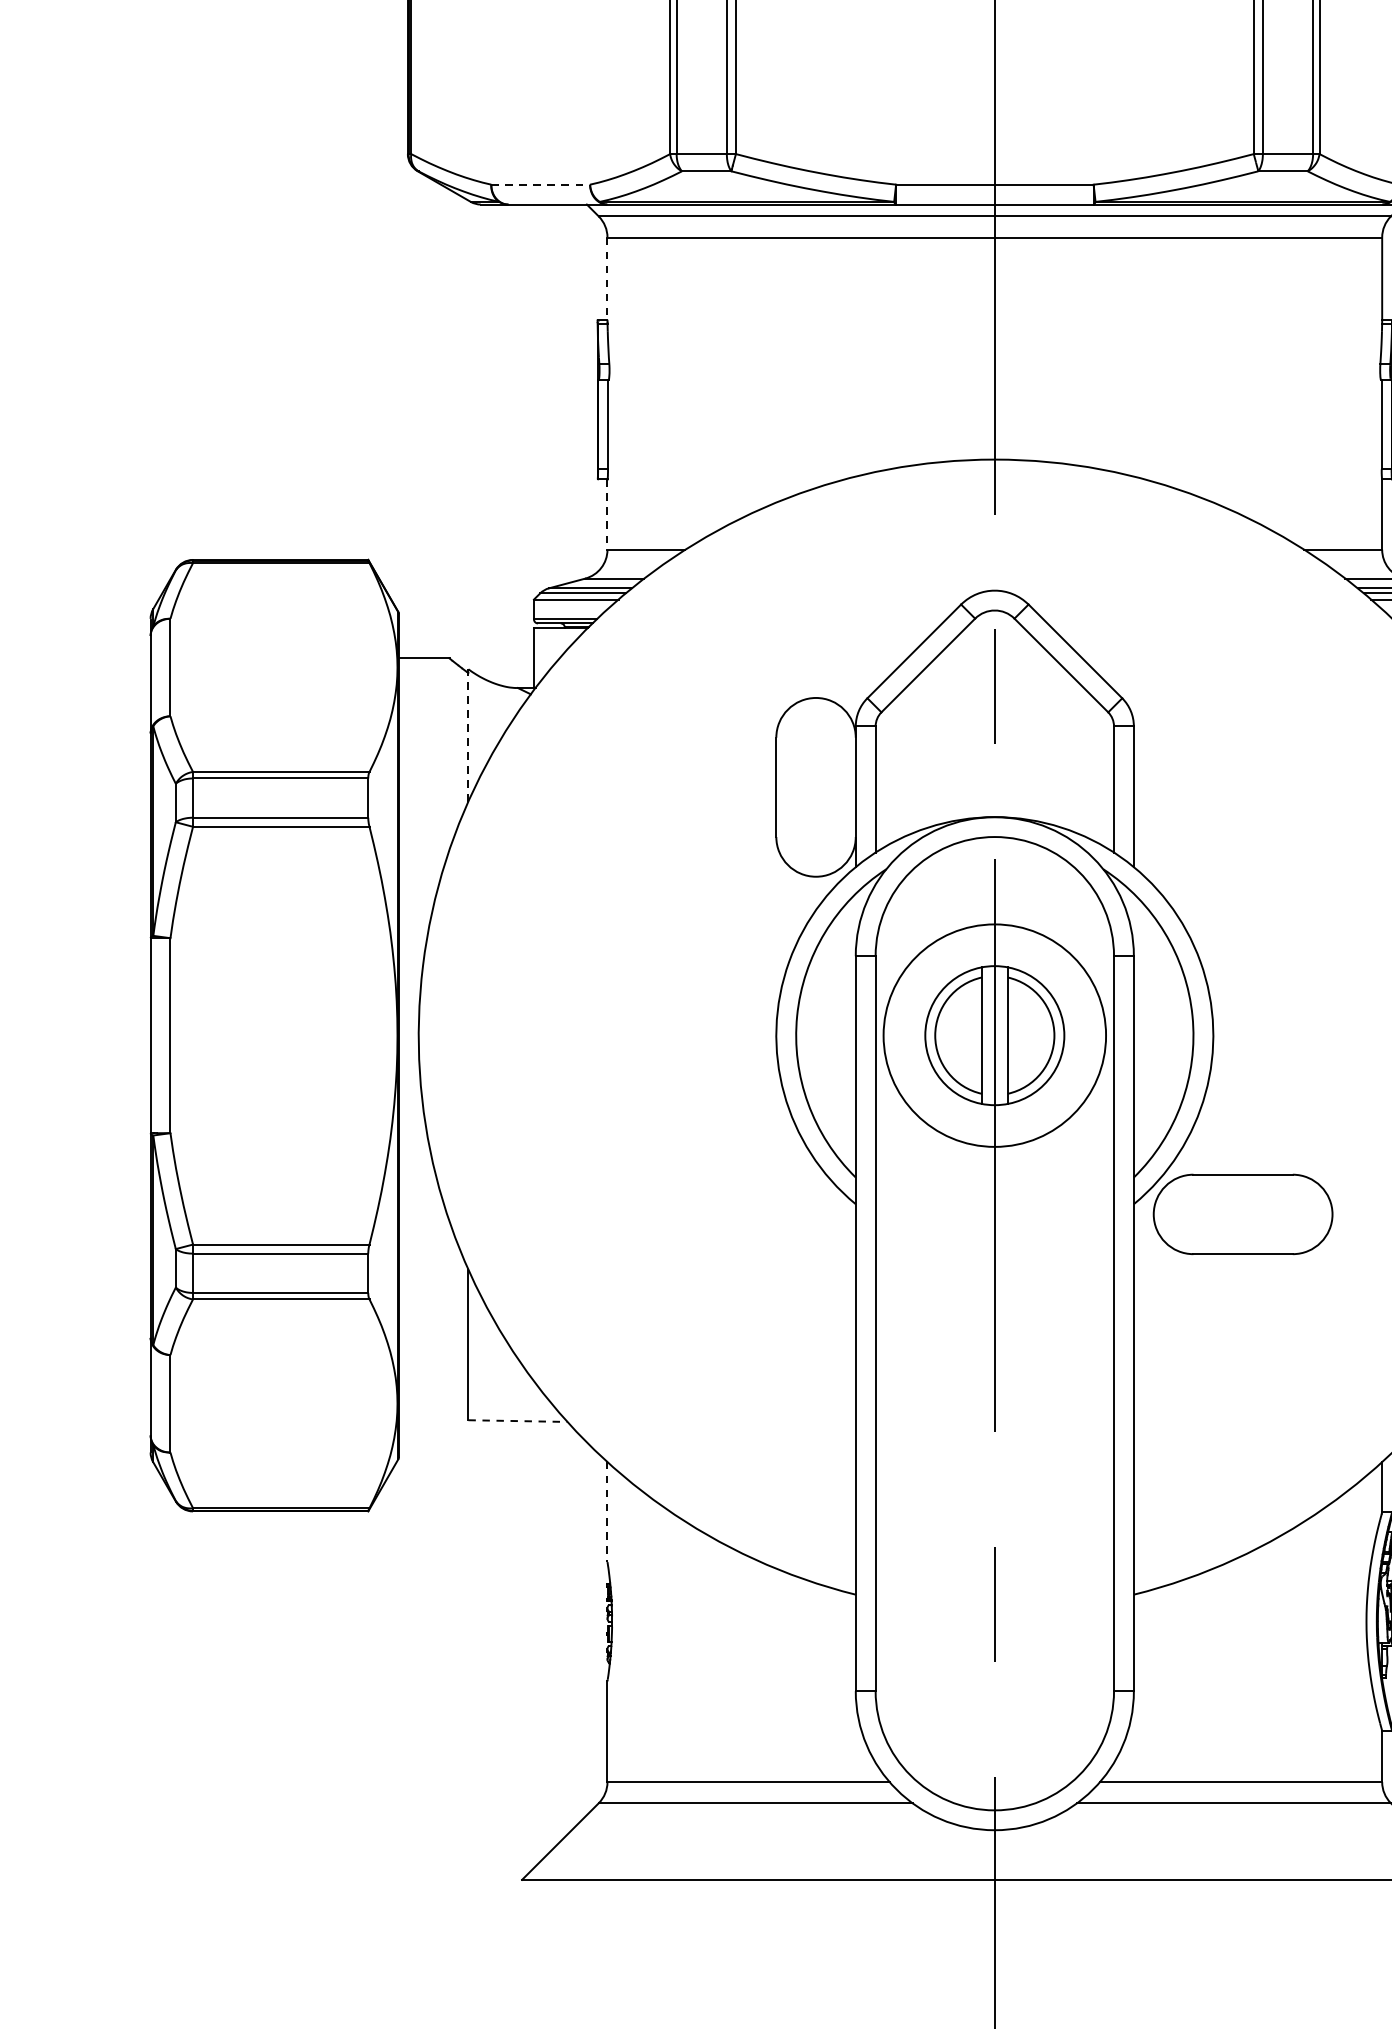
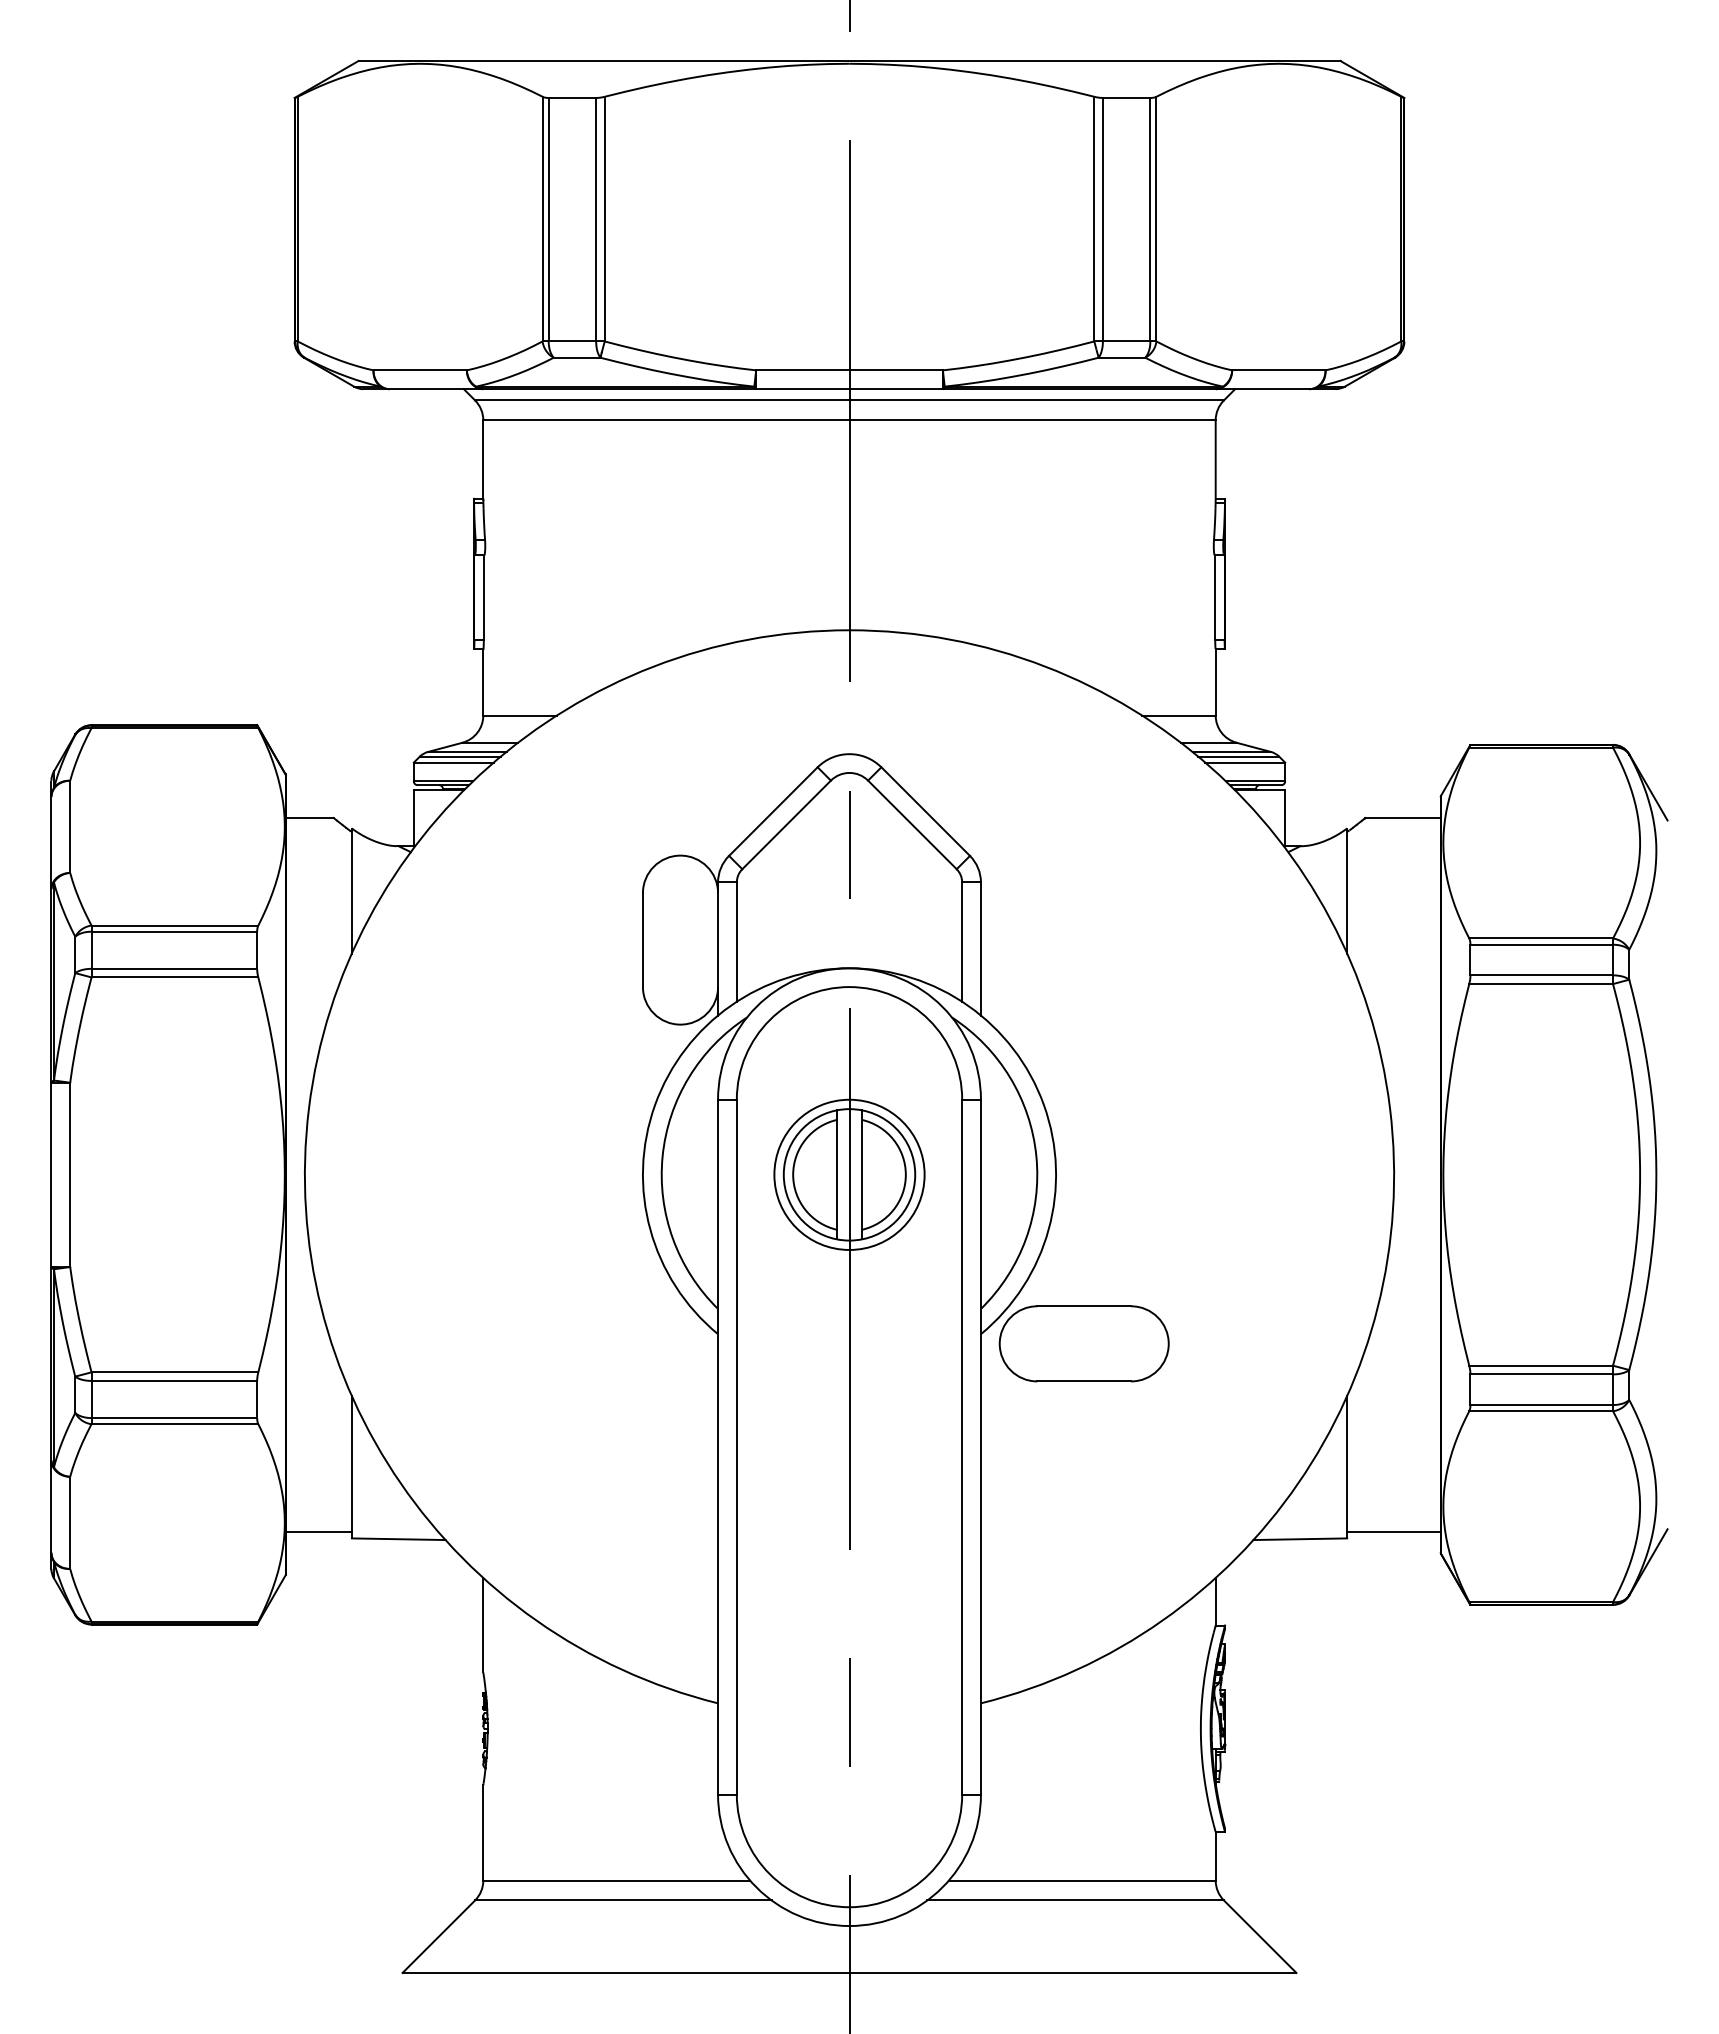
line: (541, 184) -> (420, 370), dashed -> solid
line: (607, 280) -> (483, 460), dashed -> solid
line: (607, 514) -> (483, 682), dashed -> solid
line: (468, 735) -> (351, 891), dashed -> solid
circle: (994, 1035) -> (849, 1174), size x0.71
line: (433, 1412) -> (318, 1531), added
line: (517, 1421) -> (398, 1539), dashed -> solid
line: (607, 1512) -> (483, 1625), dashed -> solid

